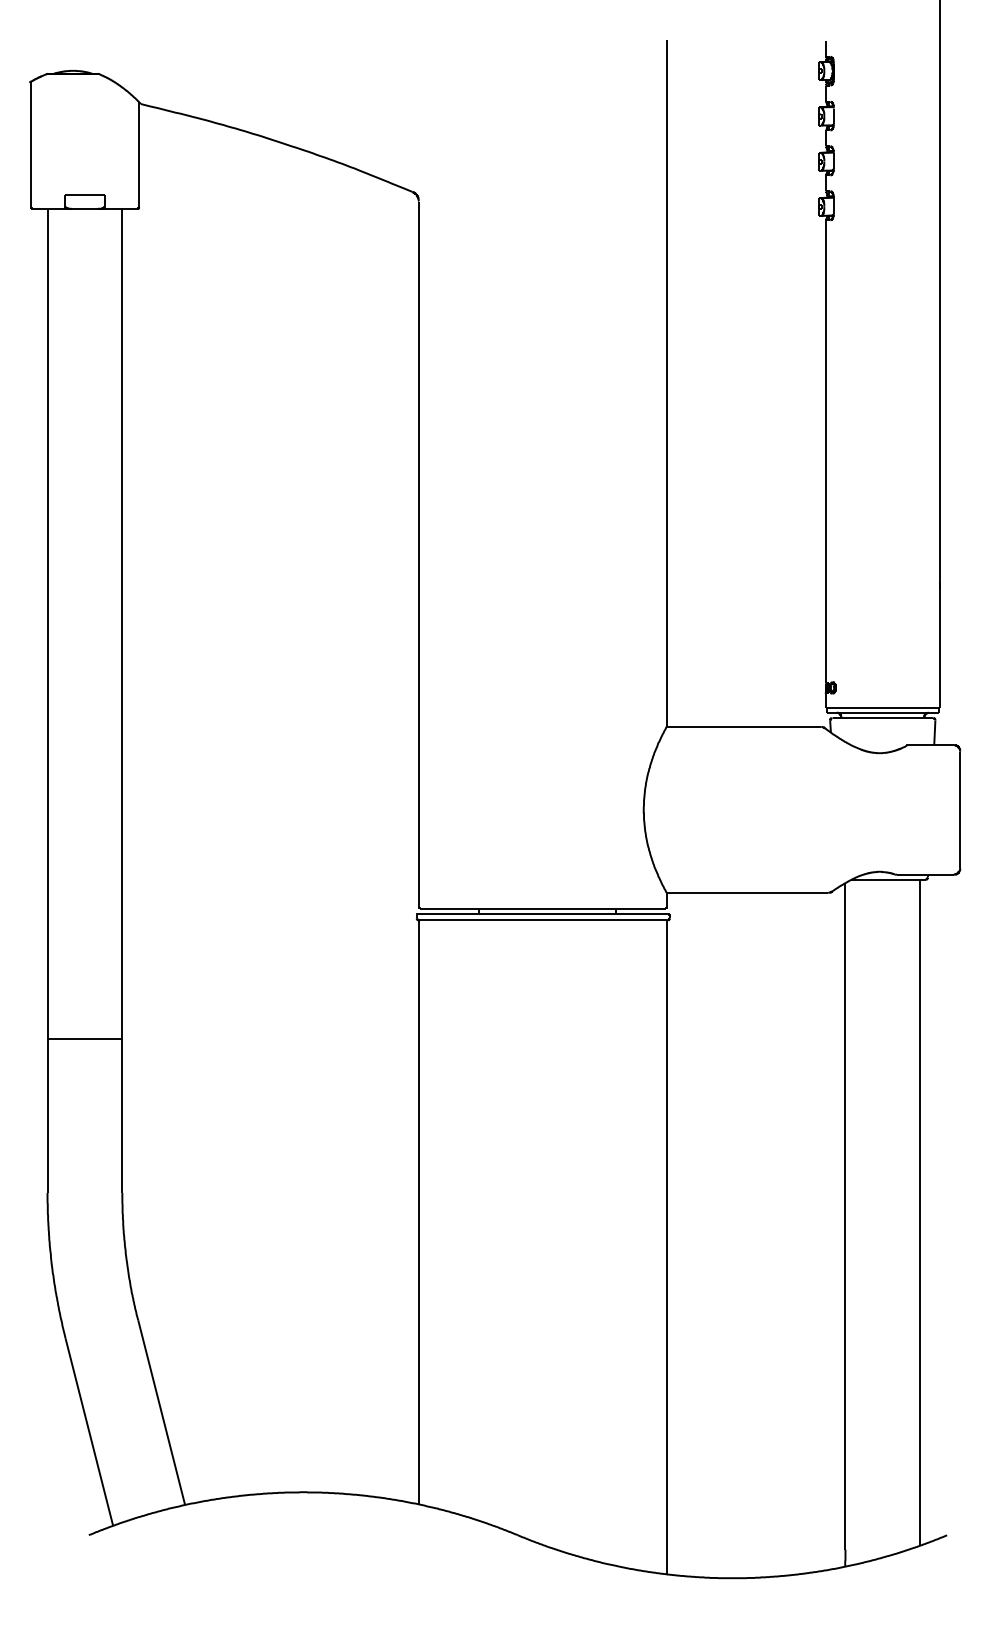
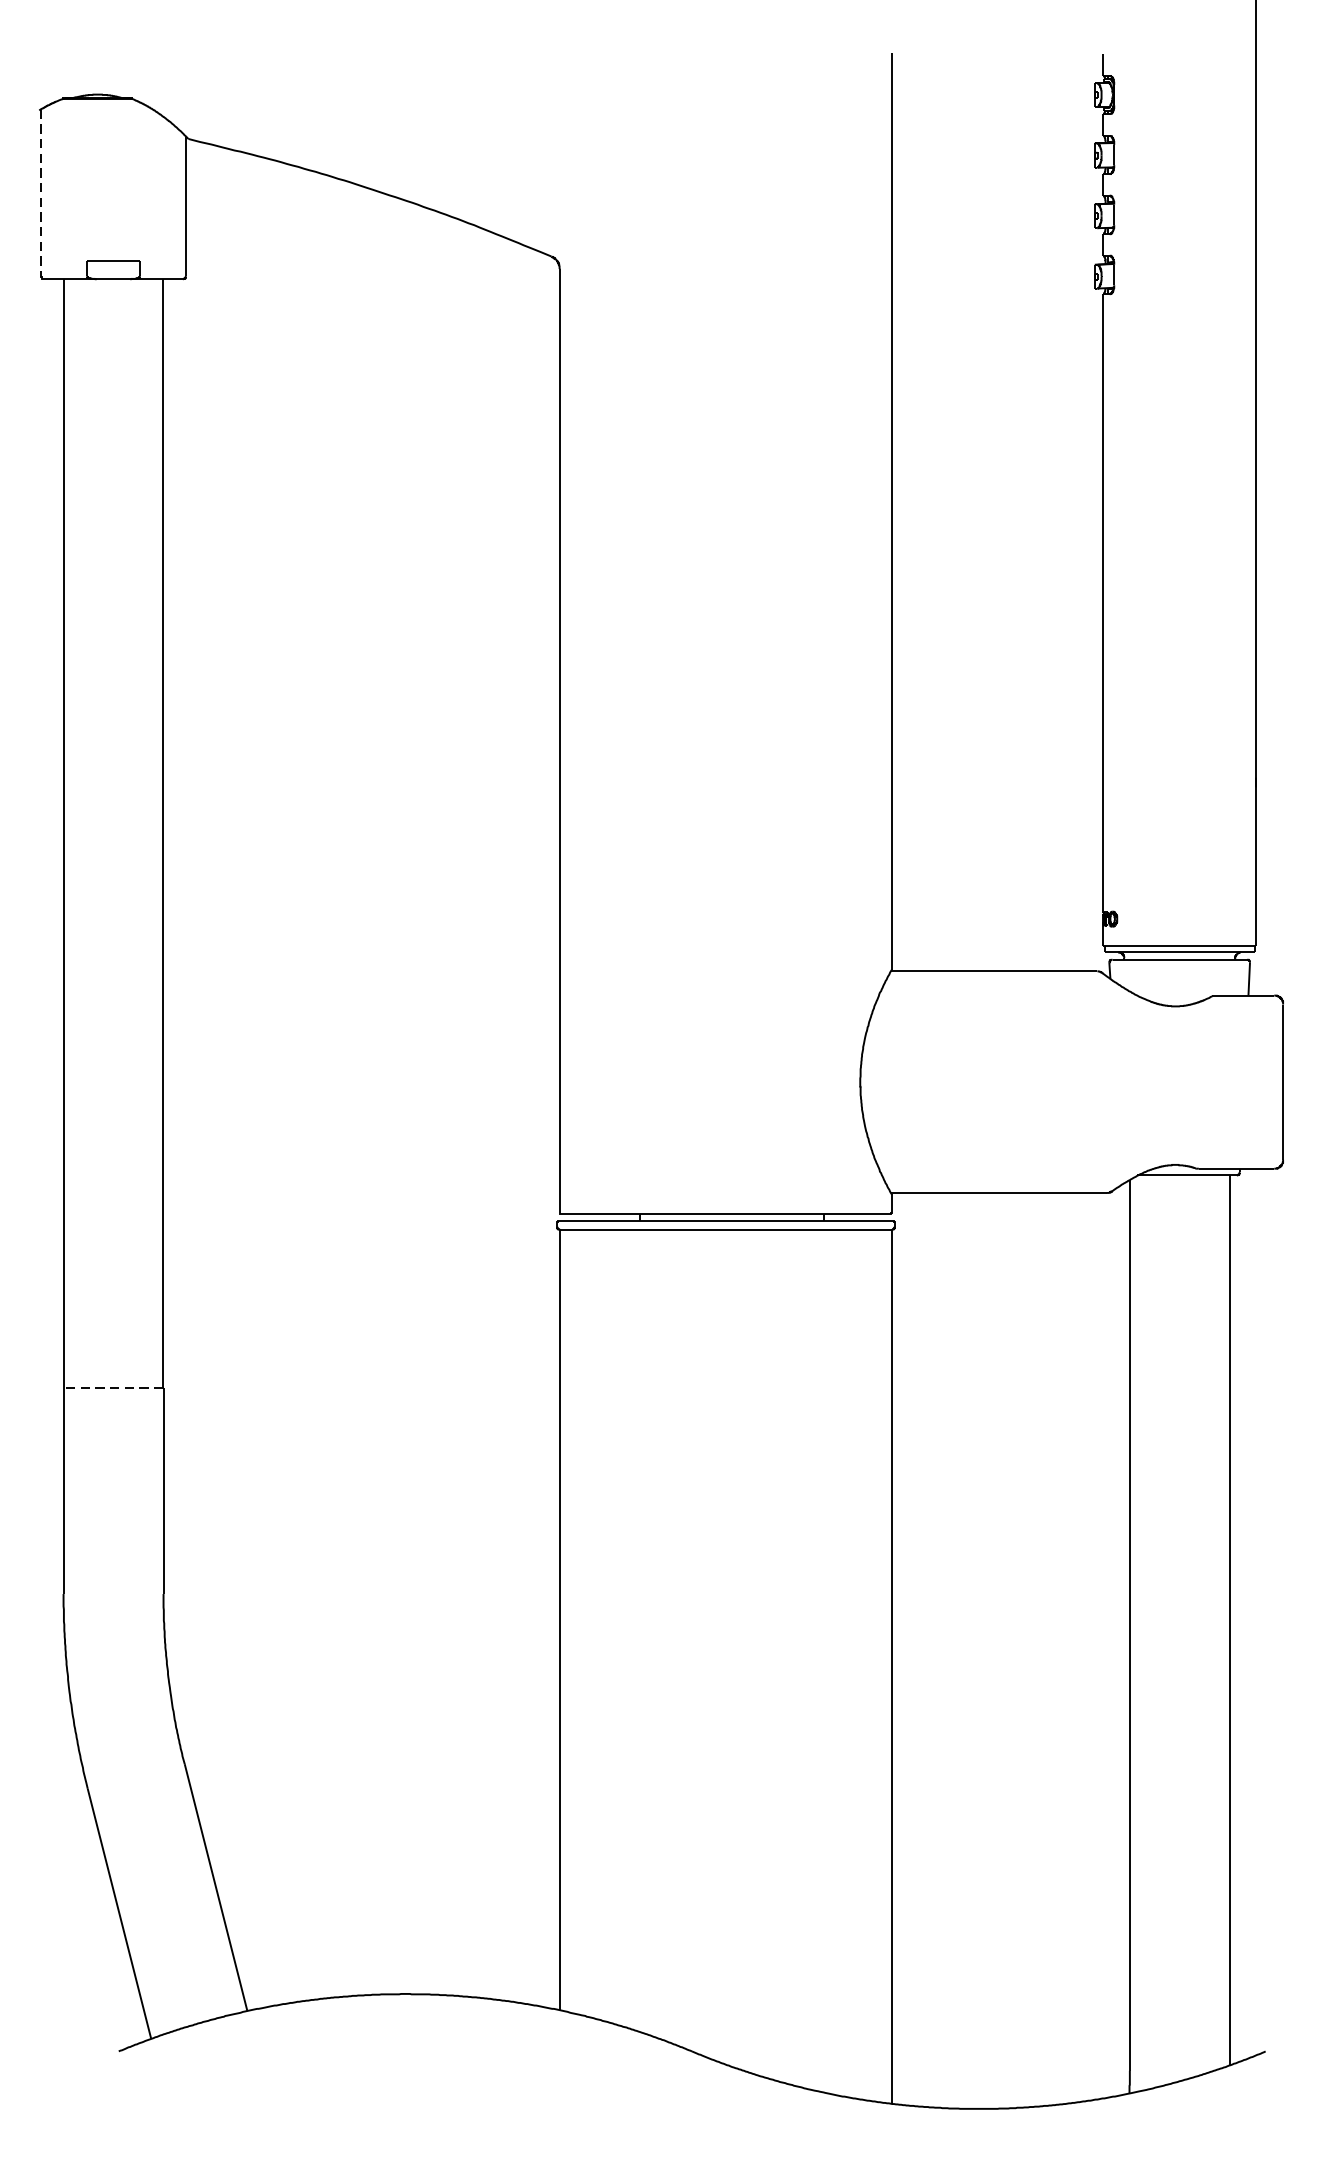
line: (30, 144) -> (40, 193), solid -> dashed
line: (84, 1038) -> (112, 1387), solid -> dashed

